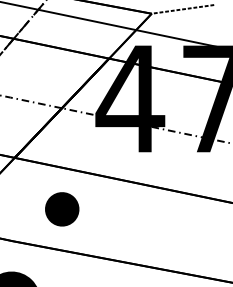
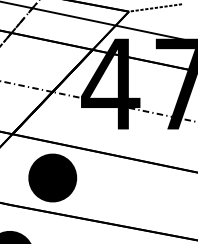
part: (61, 208) -> (52, 177), size x1.67

